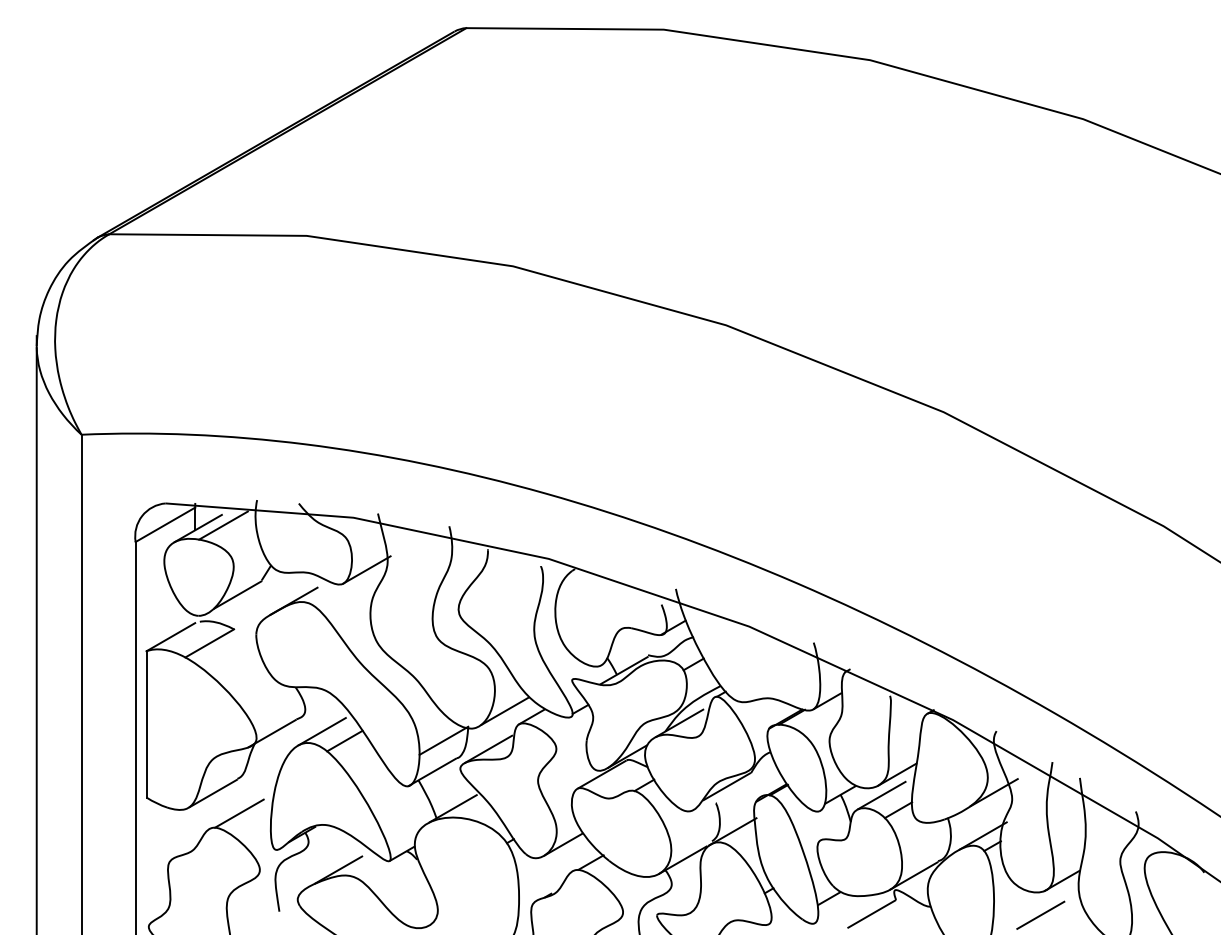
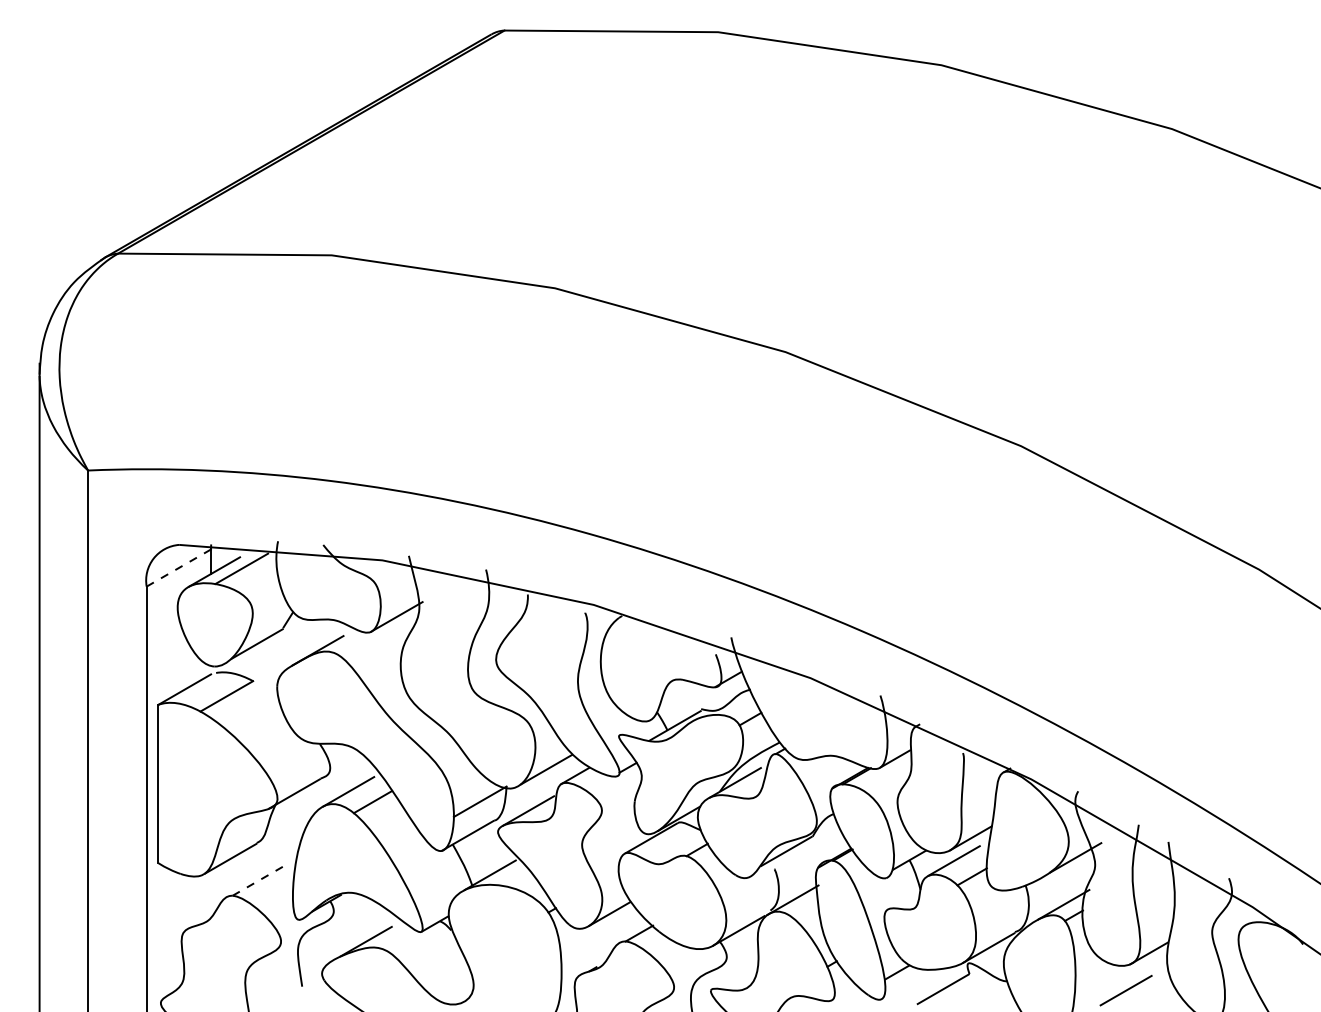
line: (166, 524) -> (179, 567), solid -> dashed
line: (239, 813) -> (259, 880), solid -> dashed

